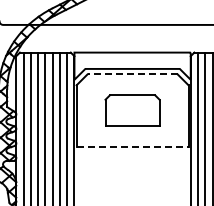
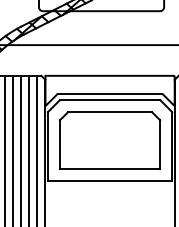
line: (132, 74) -> (109, 100), dashed -> solid
part: (132, 110) -> (109, 140), size x1.67
line: (132, 147) -> (109, 181), dashed -> solid

